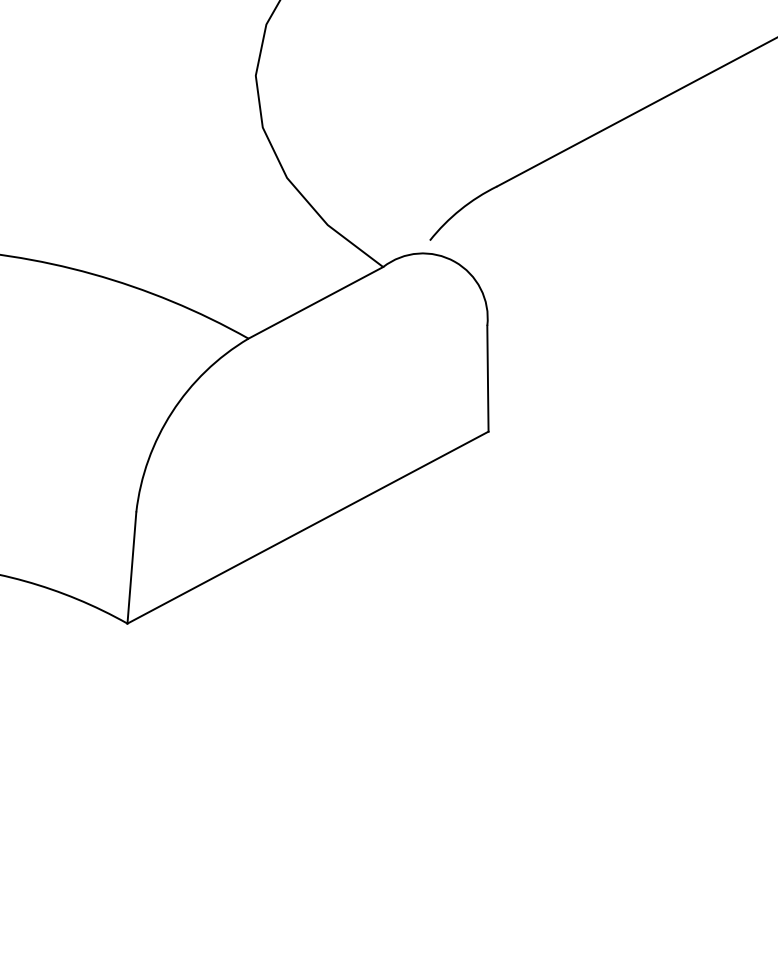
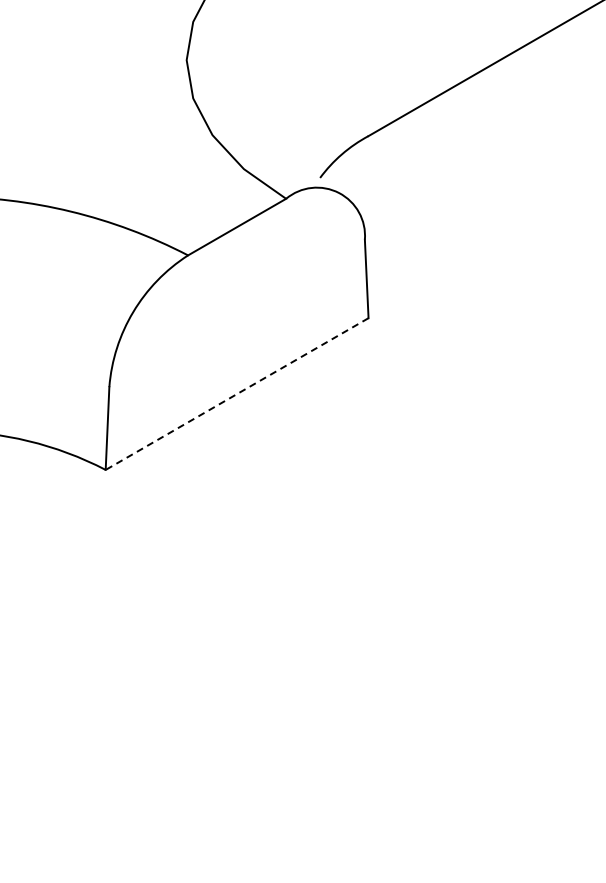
line: (308, 528) -> (237, 394), solid -> dashed

